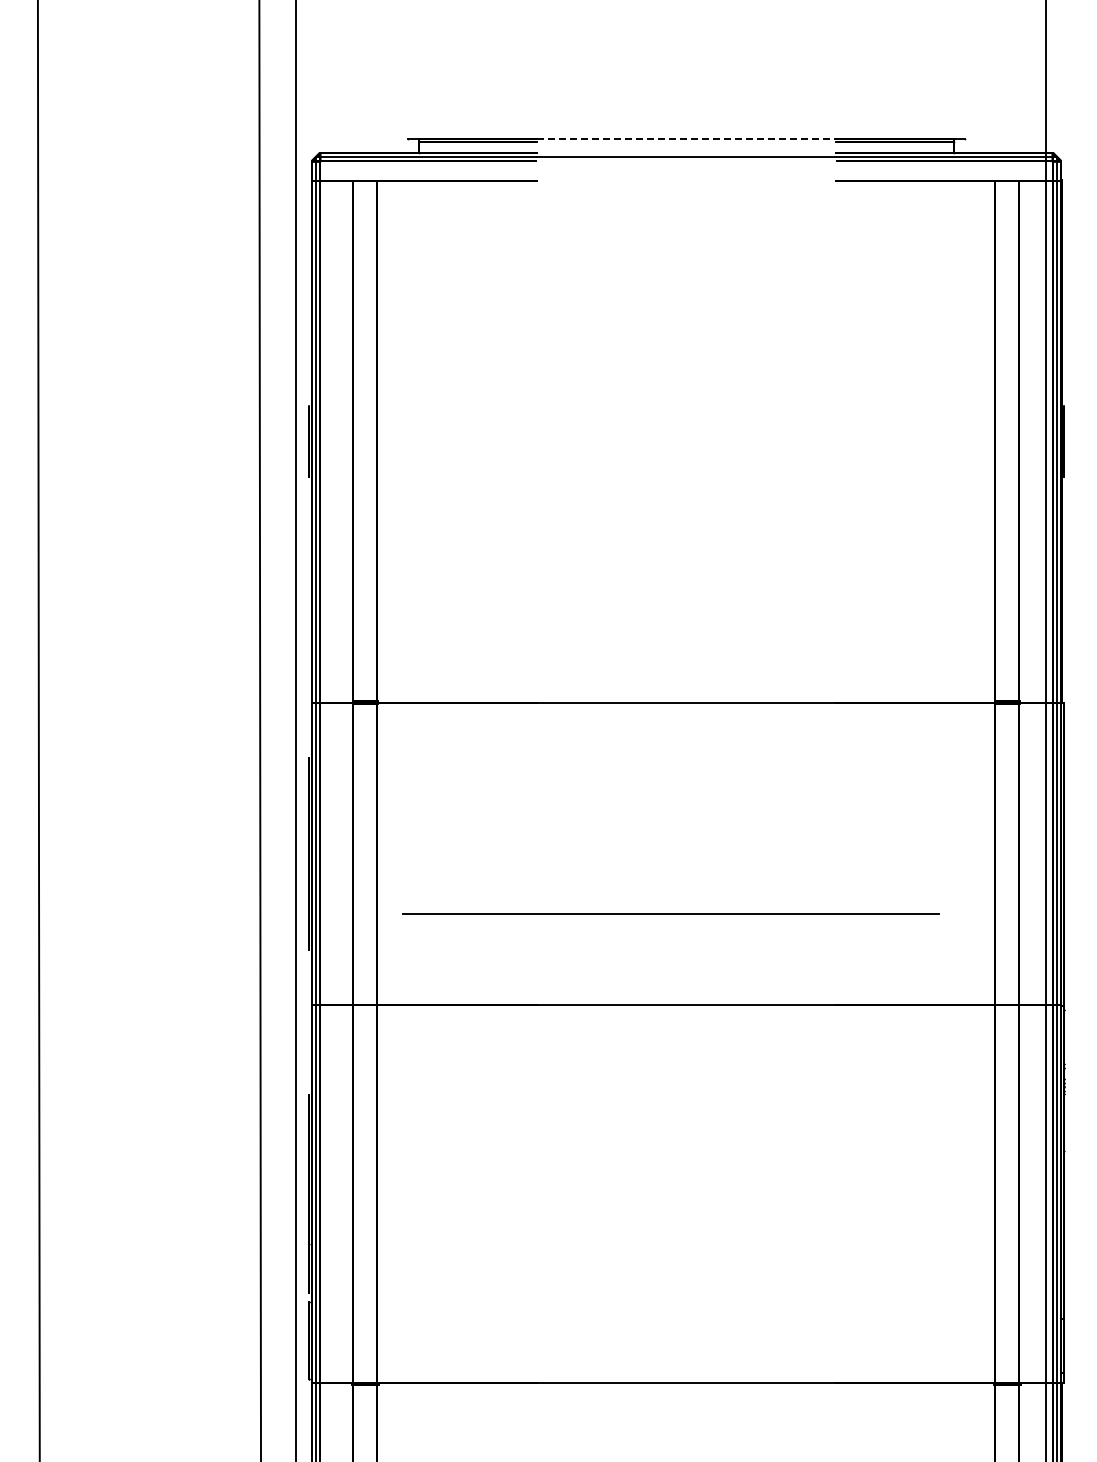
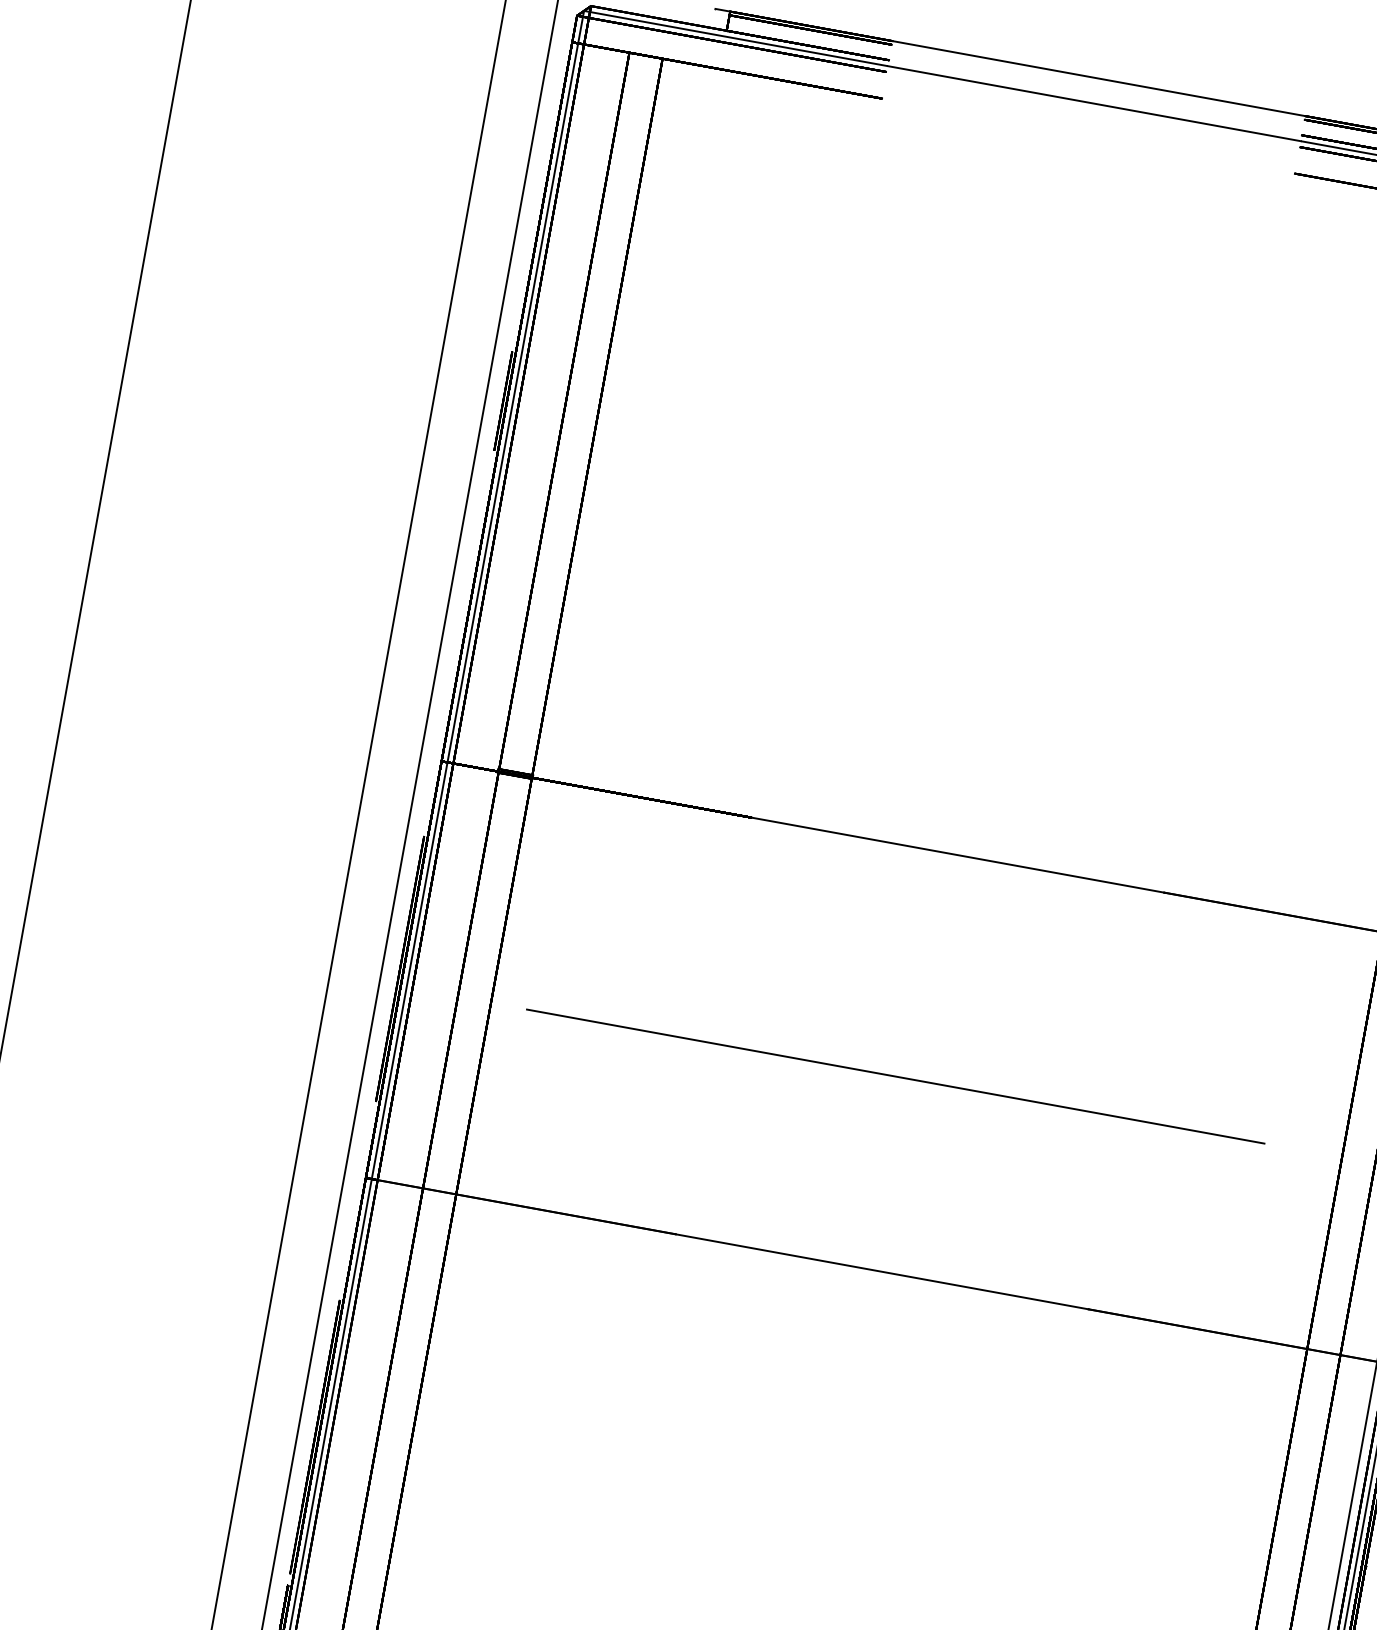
line: (686, 138) -> (1099, 77), dashed -> solid
line: (670, 913) -> (895, 1075), moved

